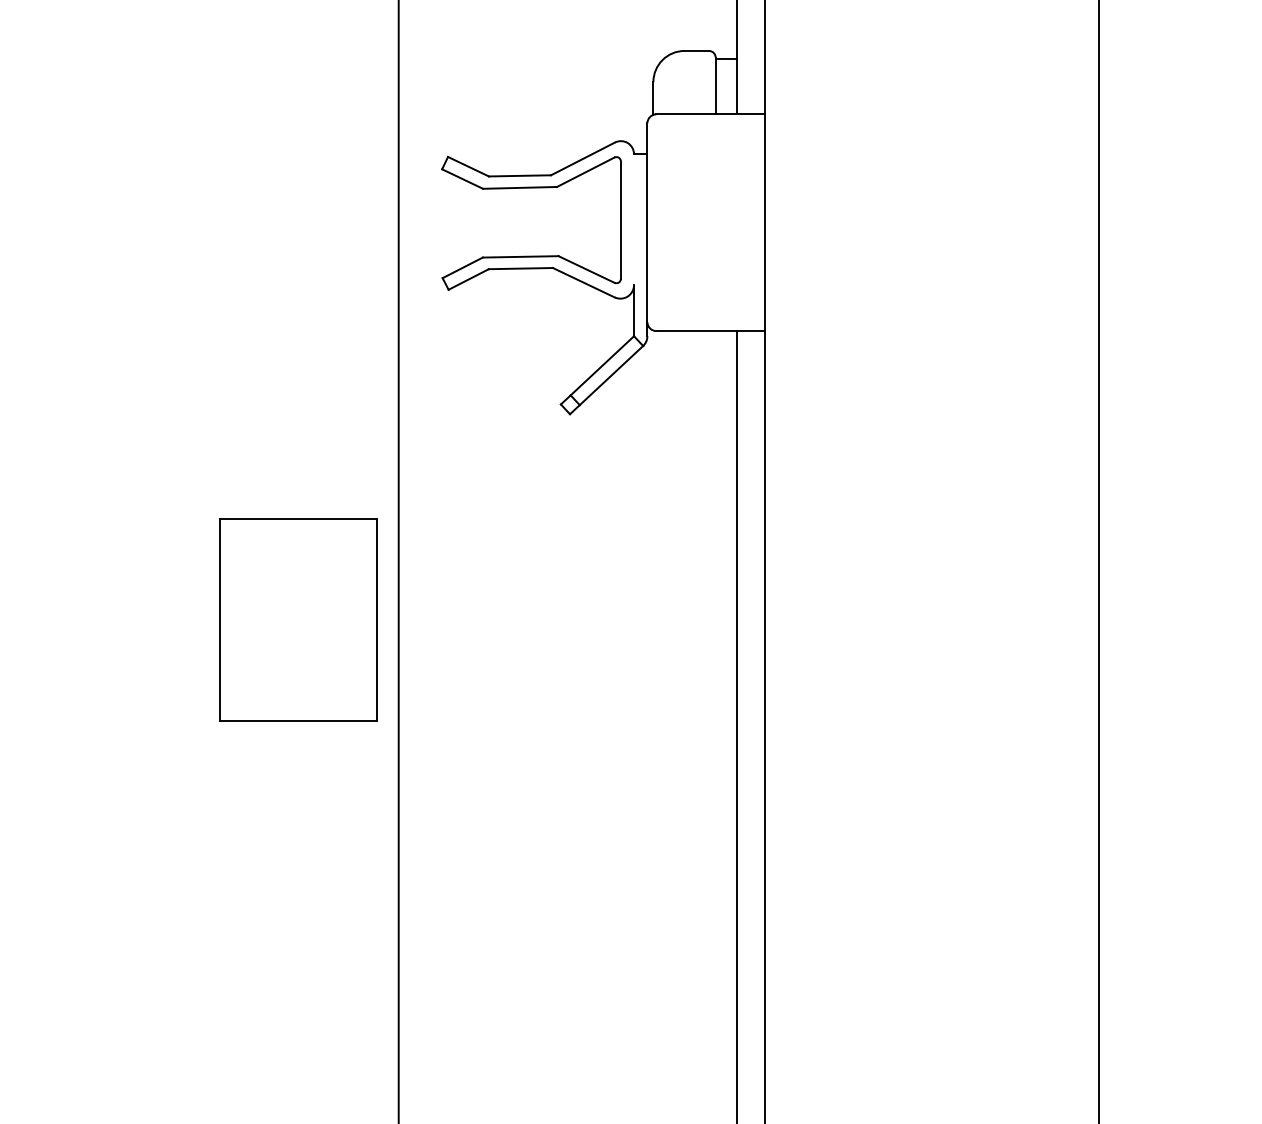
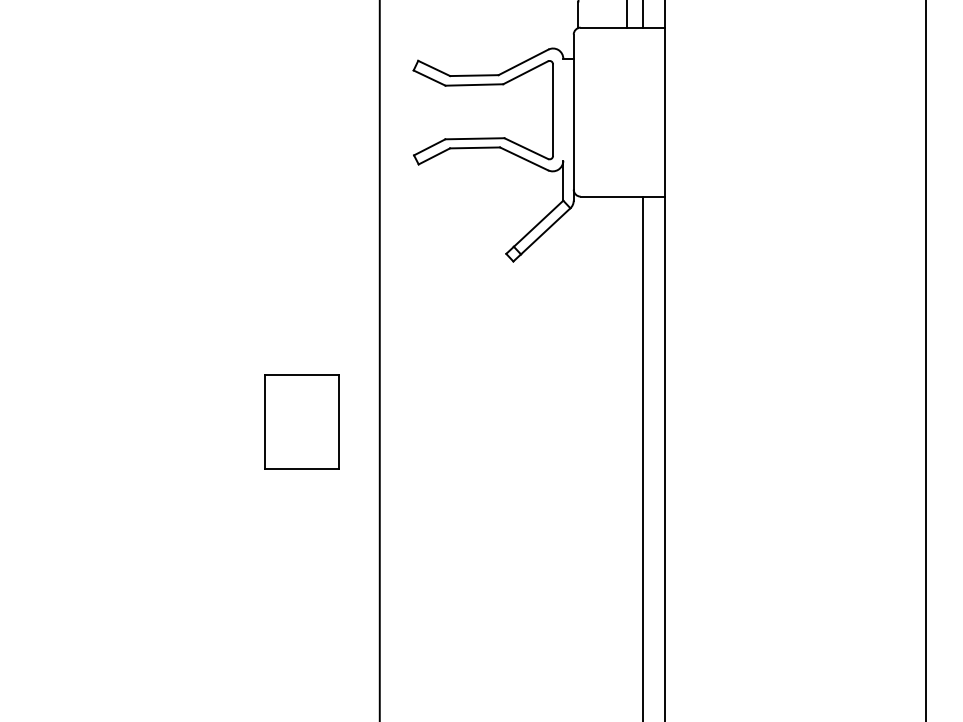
part: (298, 619) -> (301, 421), size x0.6

